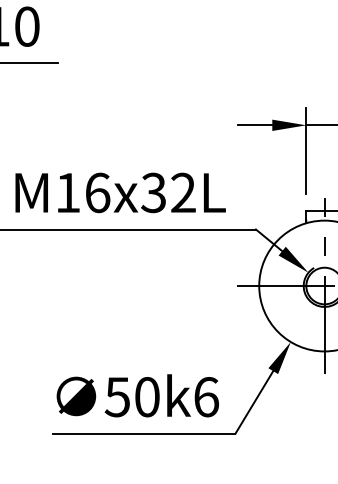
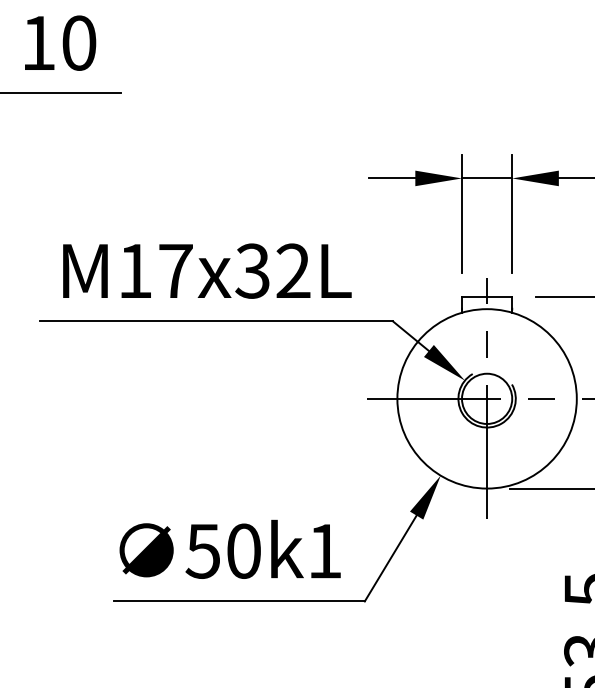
text: (98, 192) -> (176, 270), M16x32L -> M17x32L
text: (206, 396) -> (325, 550), 50k6 -> 50k1

